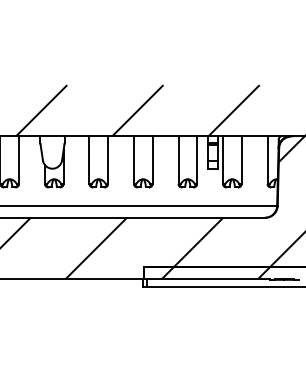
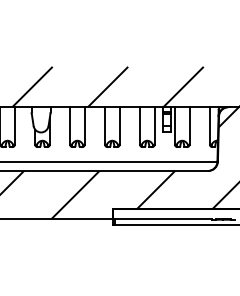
hatch: (216, 273) -> (169, 214), removed

